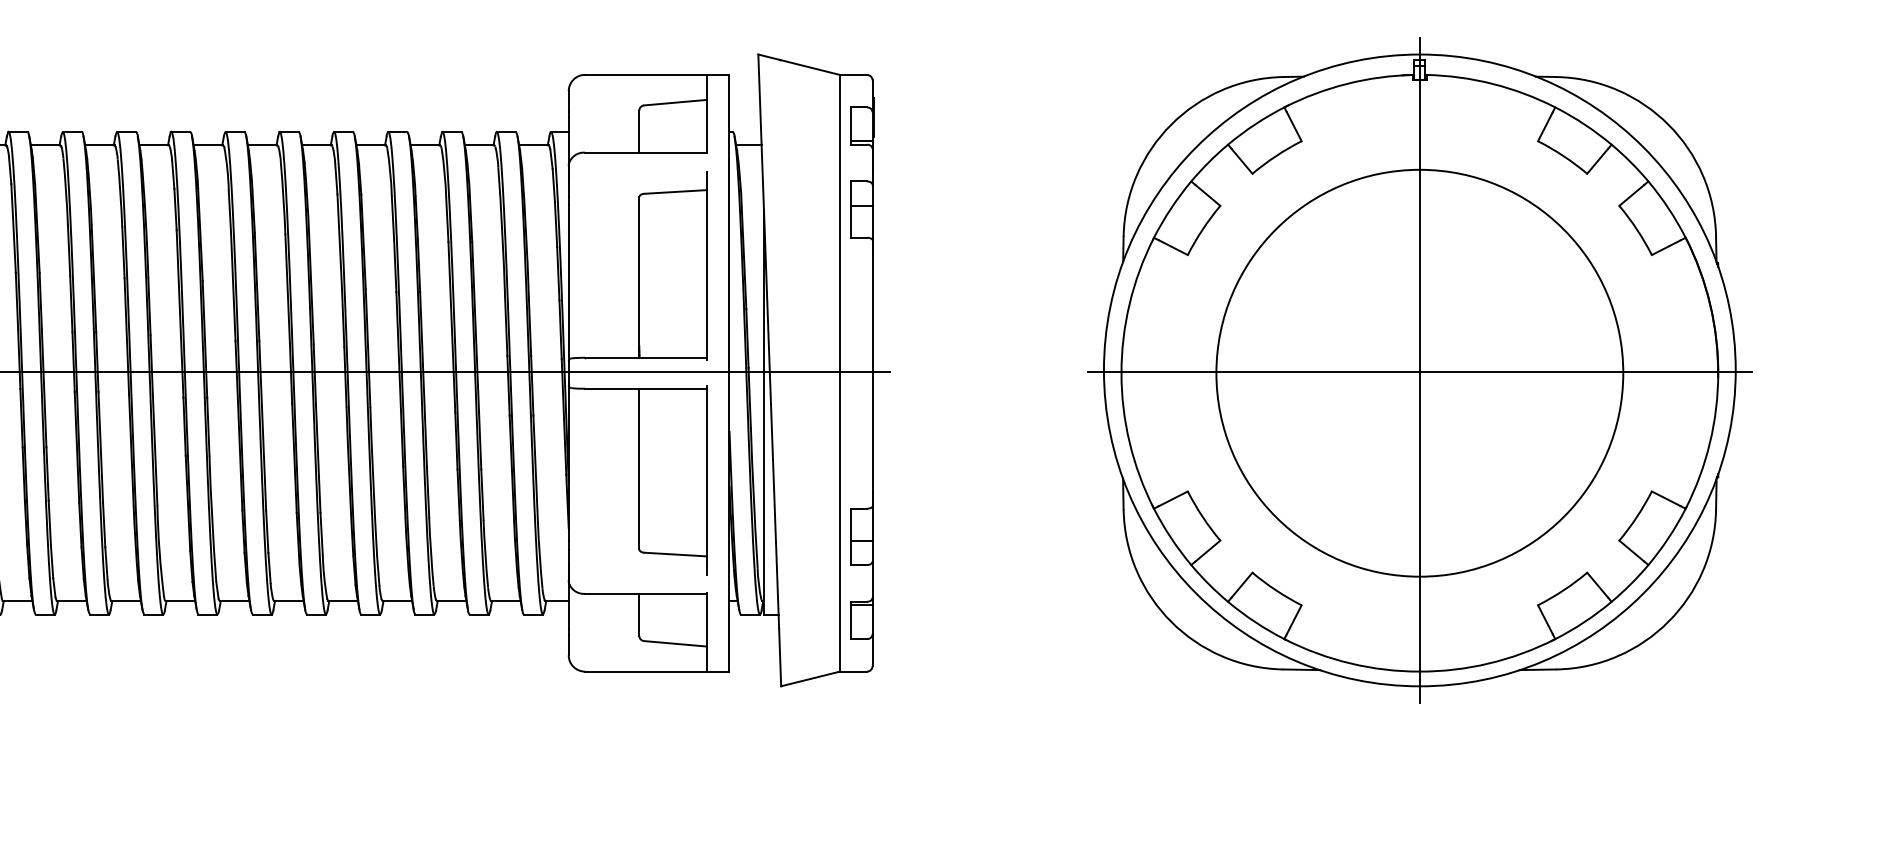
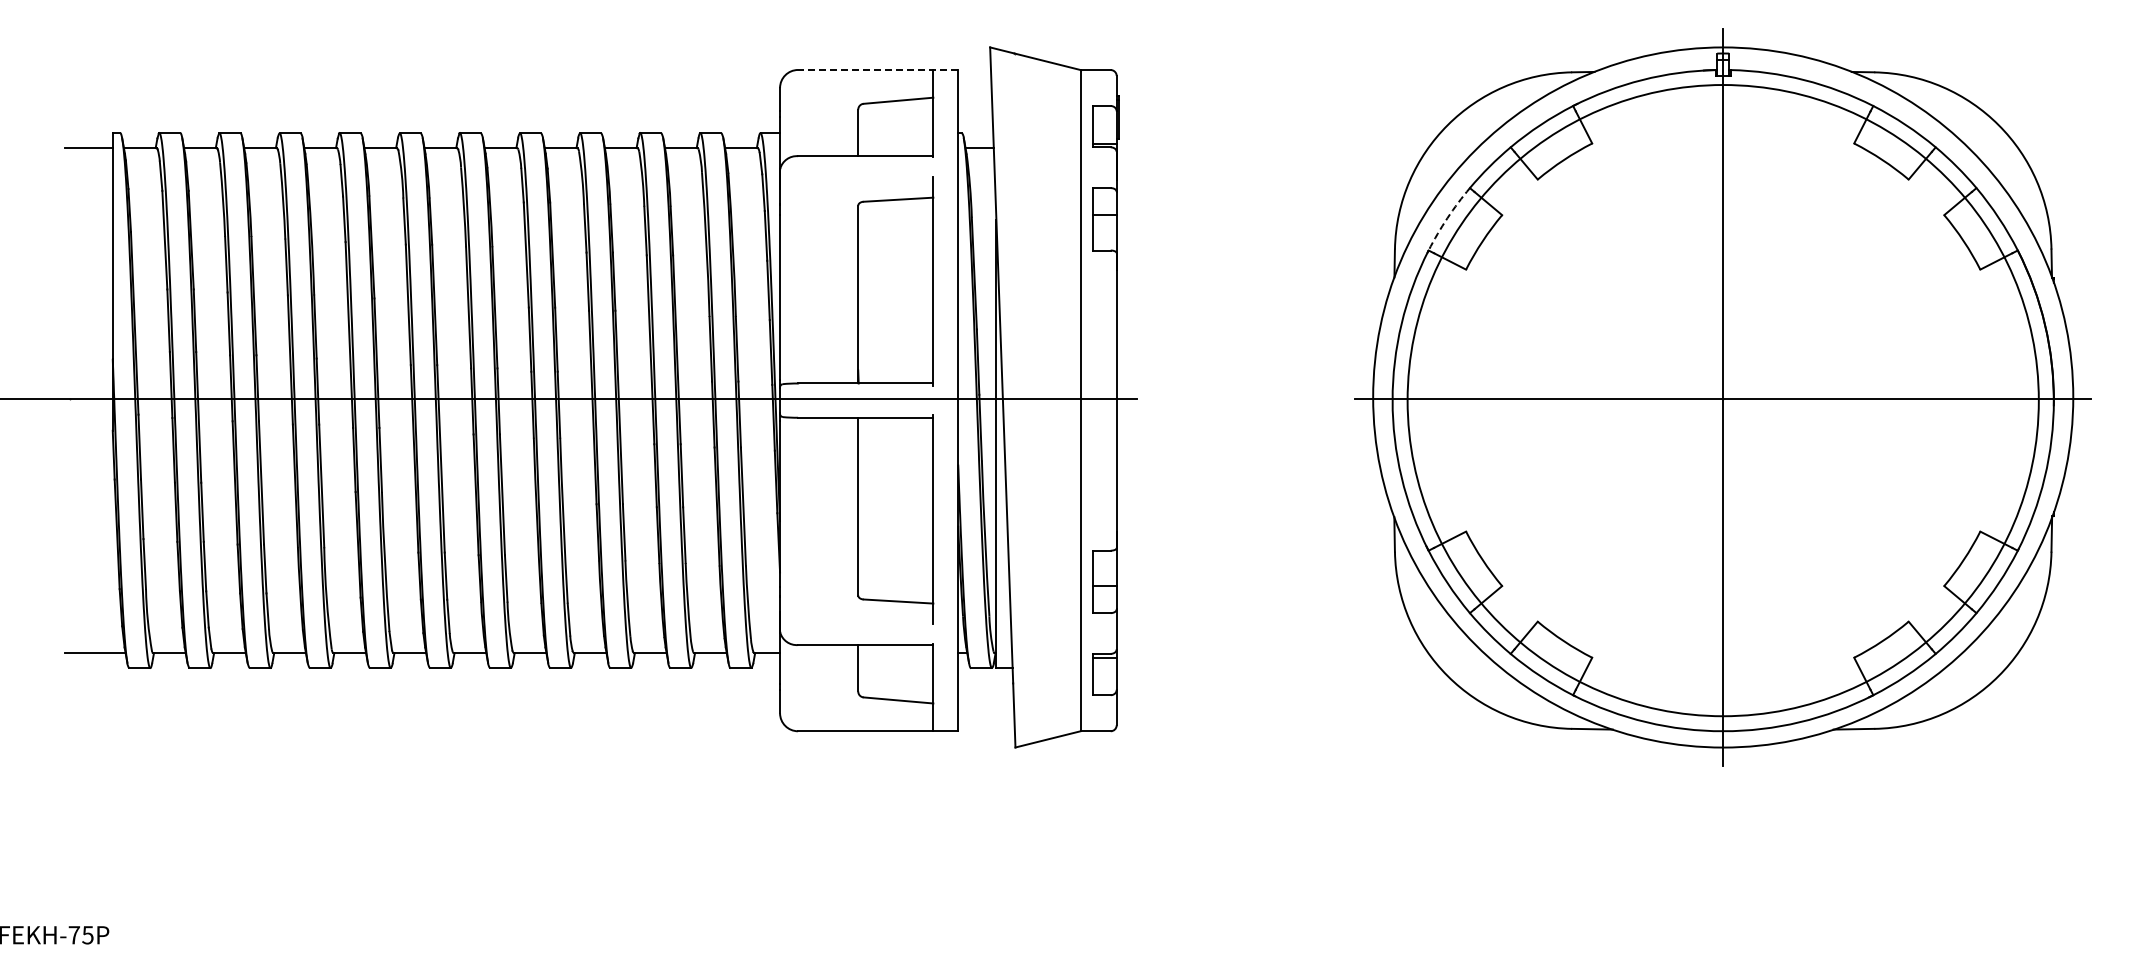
line: (656, 74) -> (877, 69), solid -> dashed
arc: (1171, 208) -> (1447, 218), solid -> dashed
circle: (1419, 373) -> (1722, 400), size x1.4

